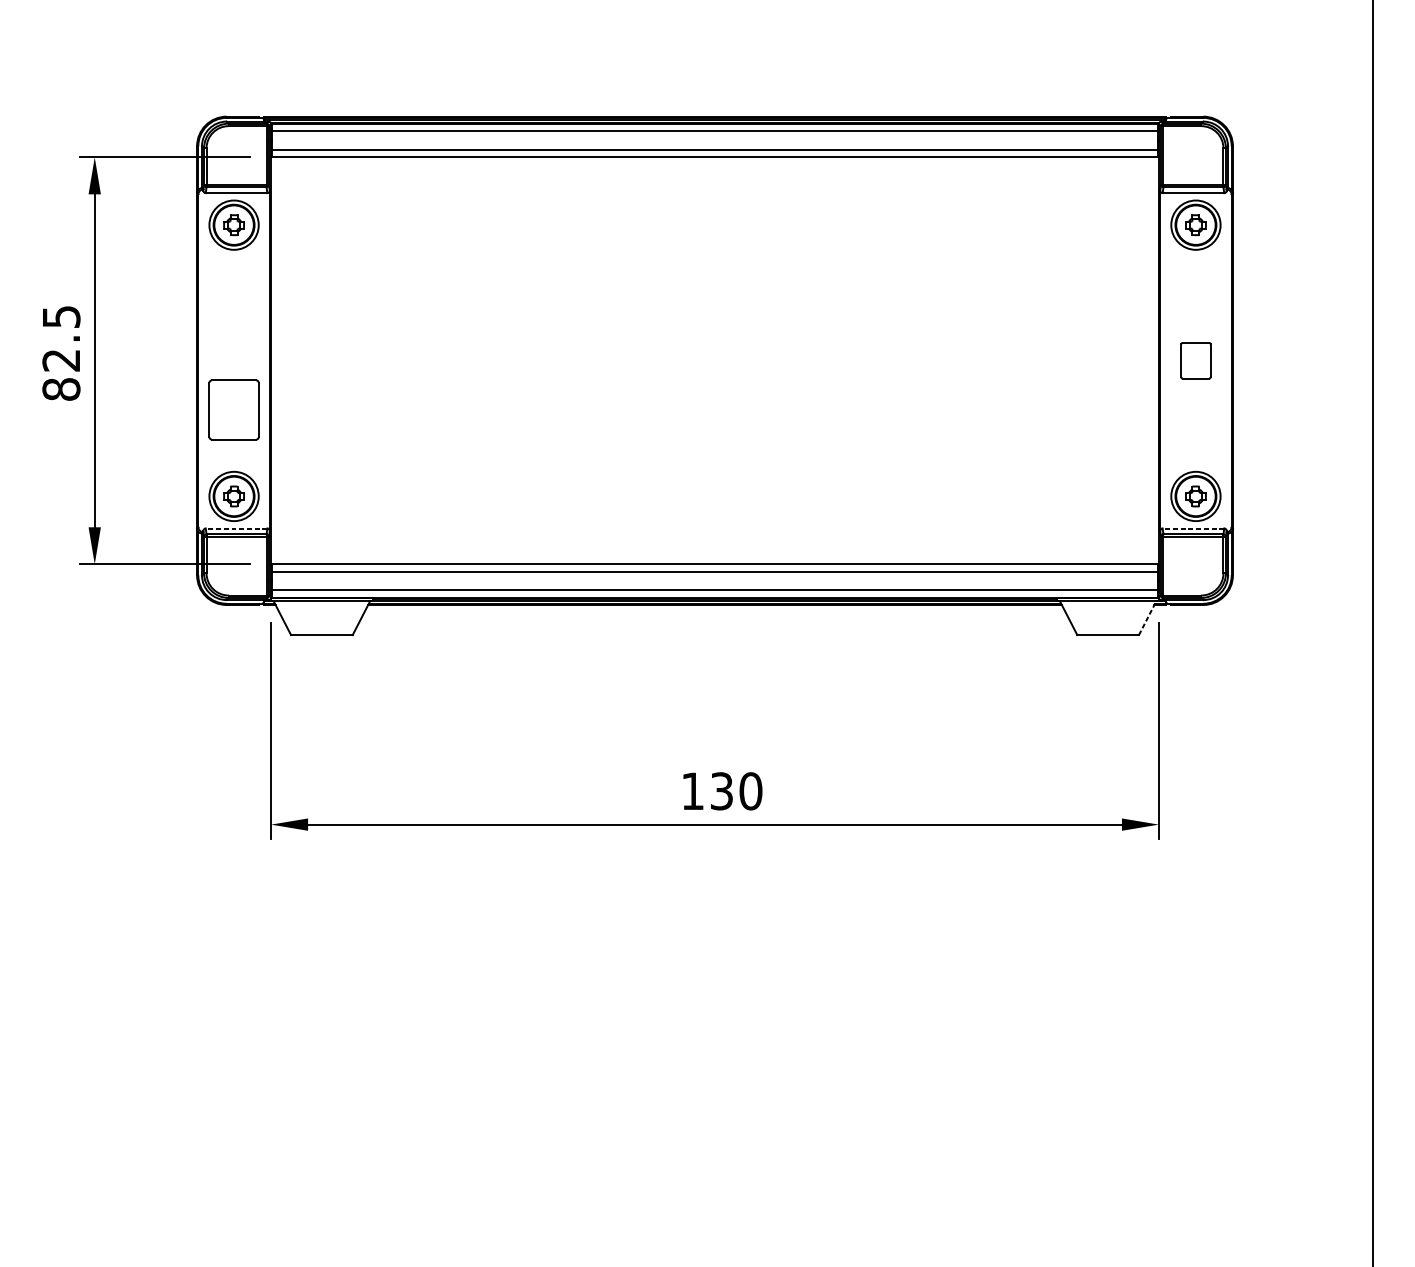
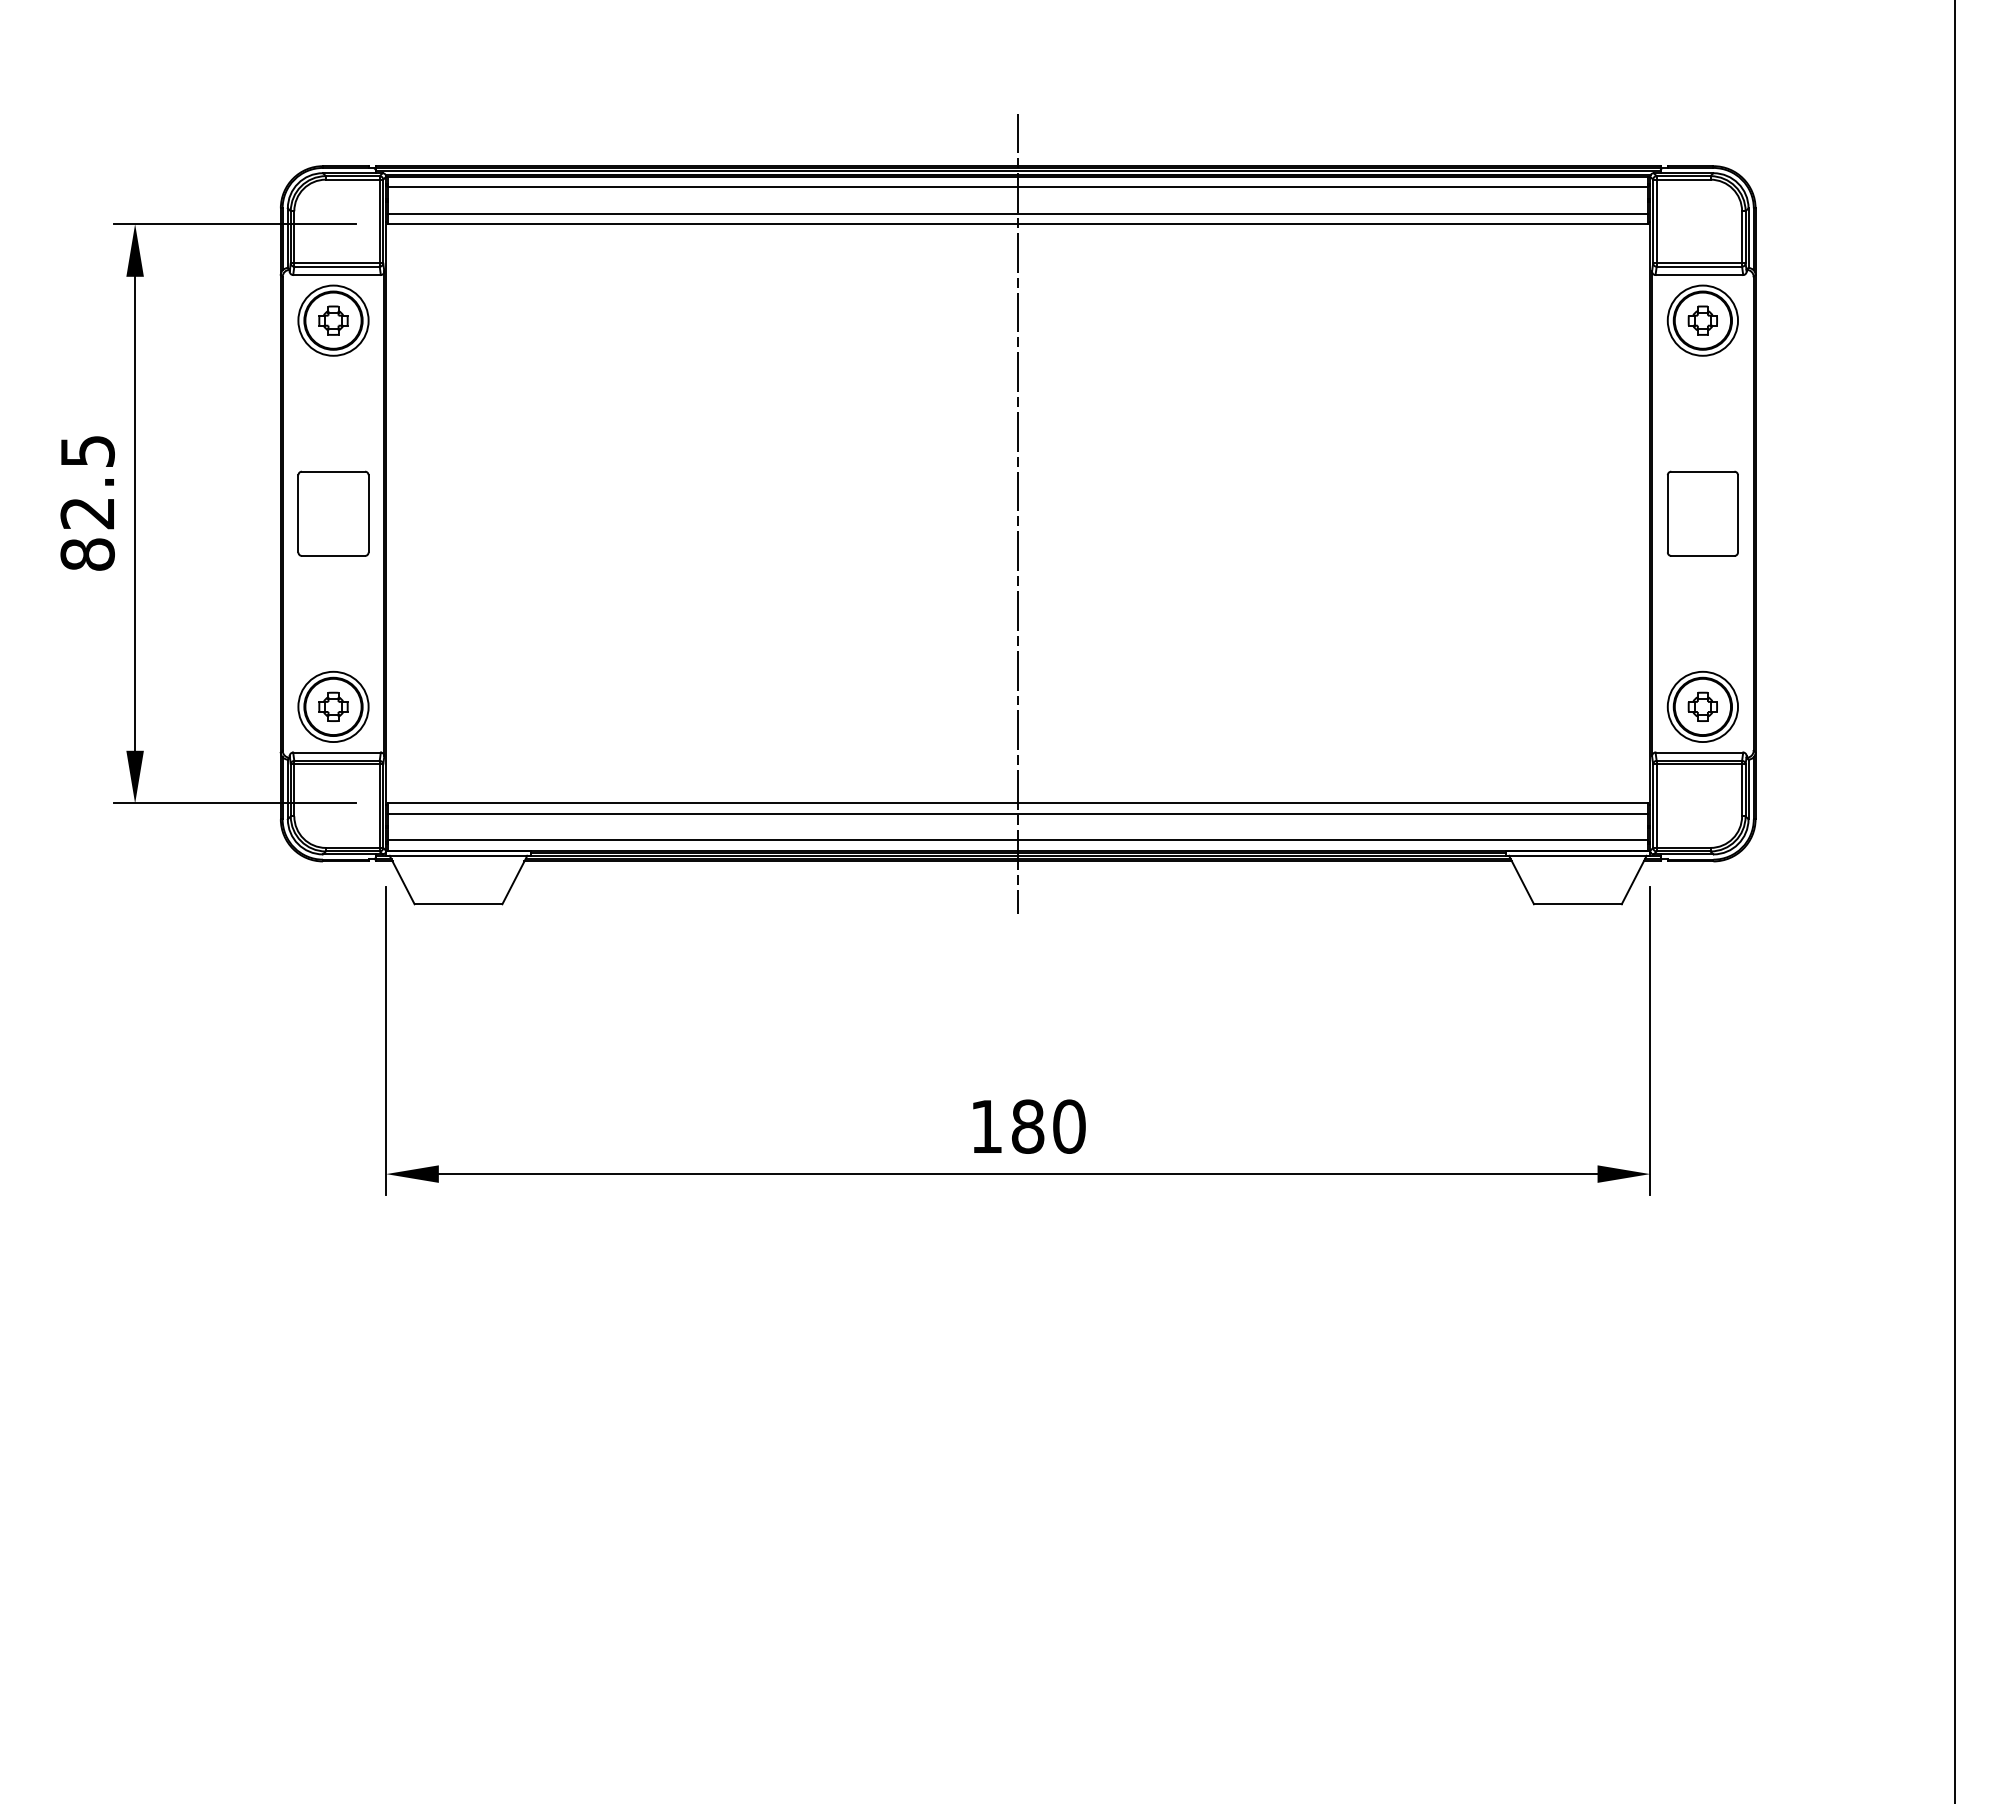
line: (715, 360) -> (1018, 513), added
part: (1195, 360) -> (1702, 513), size x1.67
part: (234, 409) -> (333, 513), moved
line: (236, 528) -> (337, 752), dashed -> solid
line: (1193, 528) -> (1699, 752), dashed -> solid
line: (1147, 617) -> (1634, 879), dashed -> solid
text: (722, 791) -> (1028, 1126), 130 -> 180

